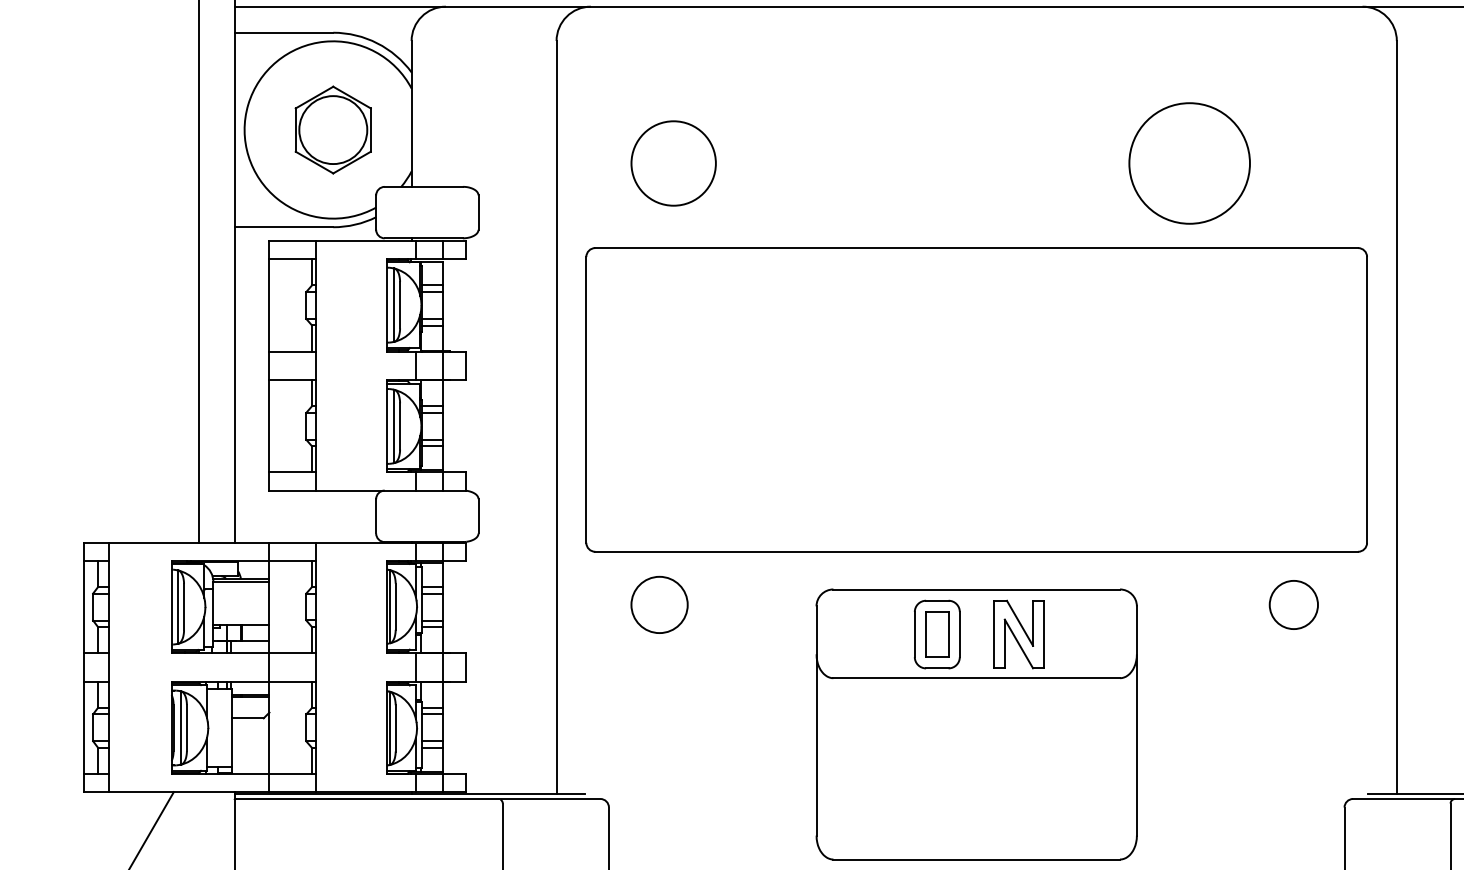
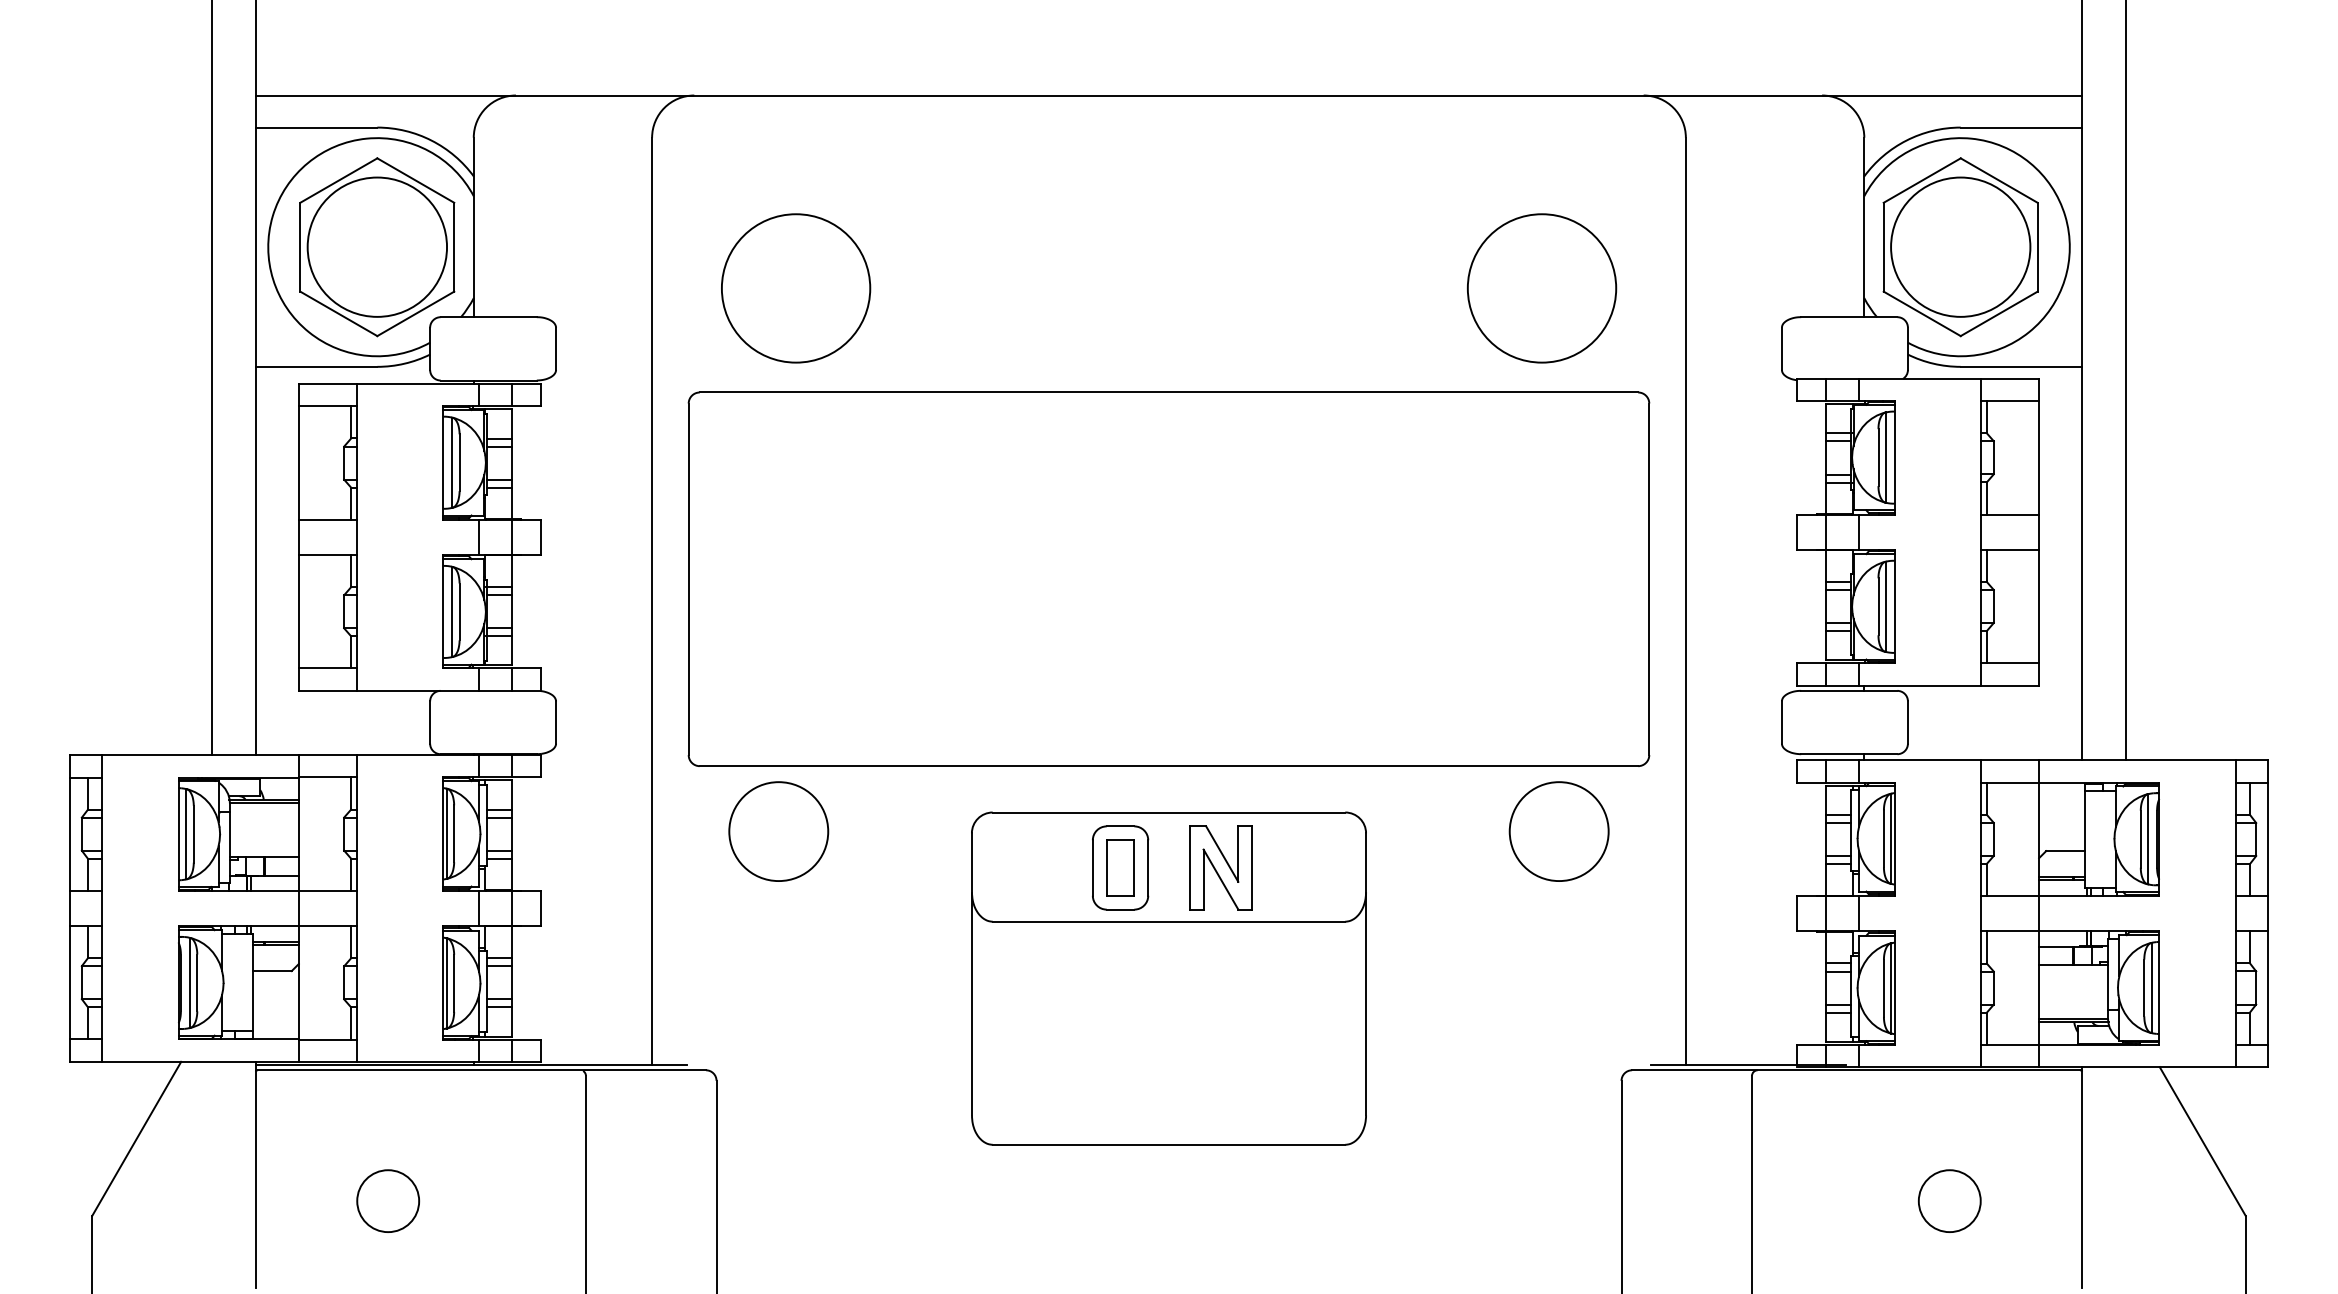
part: (333, 130) -> (377, 247), size x1.67
circle: (673, 163) -> (796, 288), size x1.43
circle: (1189, 163) -> (1541, 288), moved
circle: (659, 604) -> (778, 831), size x1.43
circle: (1293, 604) -> (1558, 831), size x1.67

